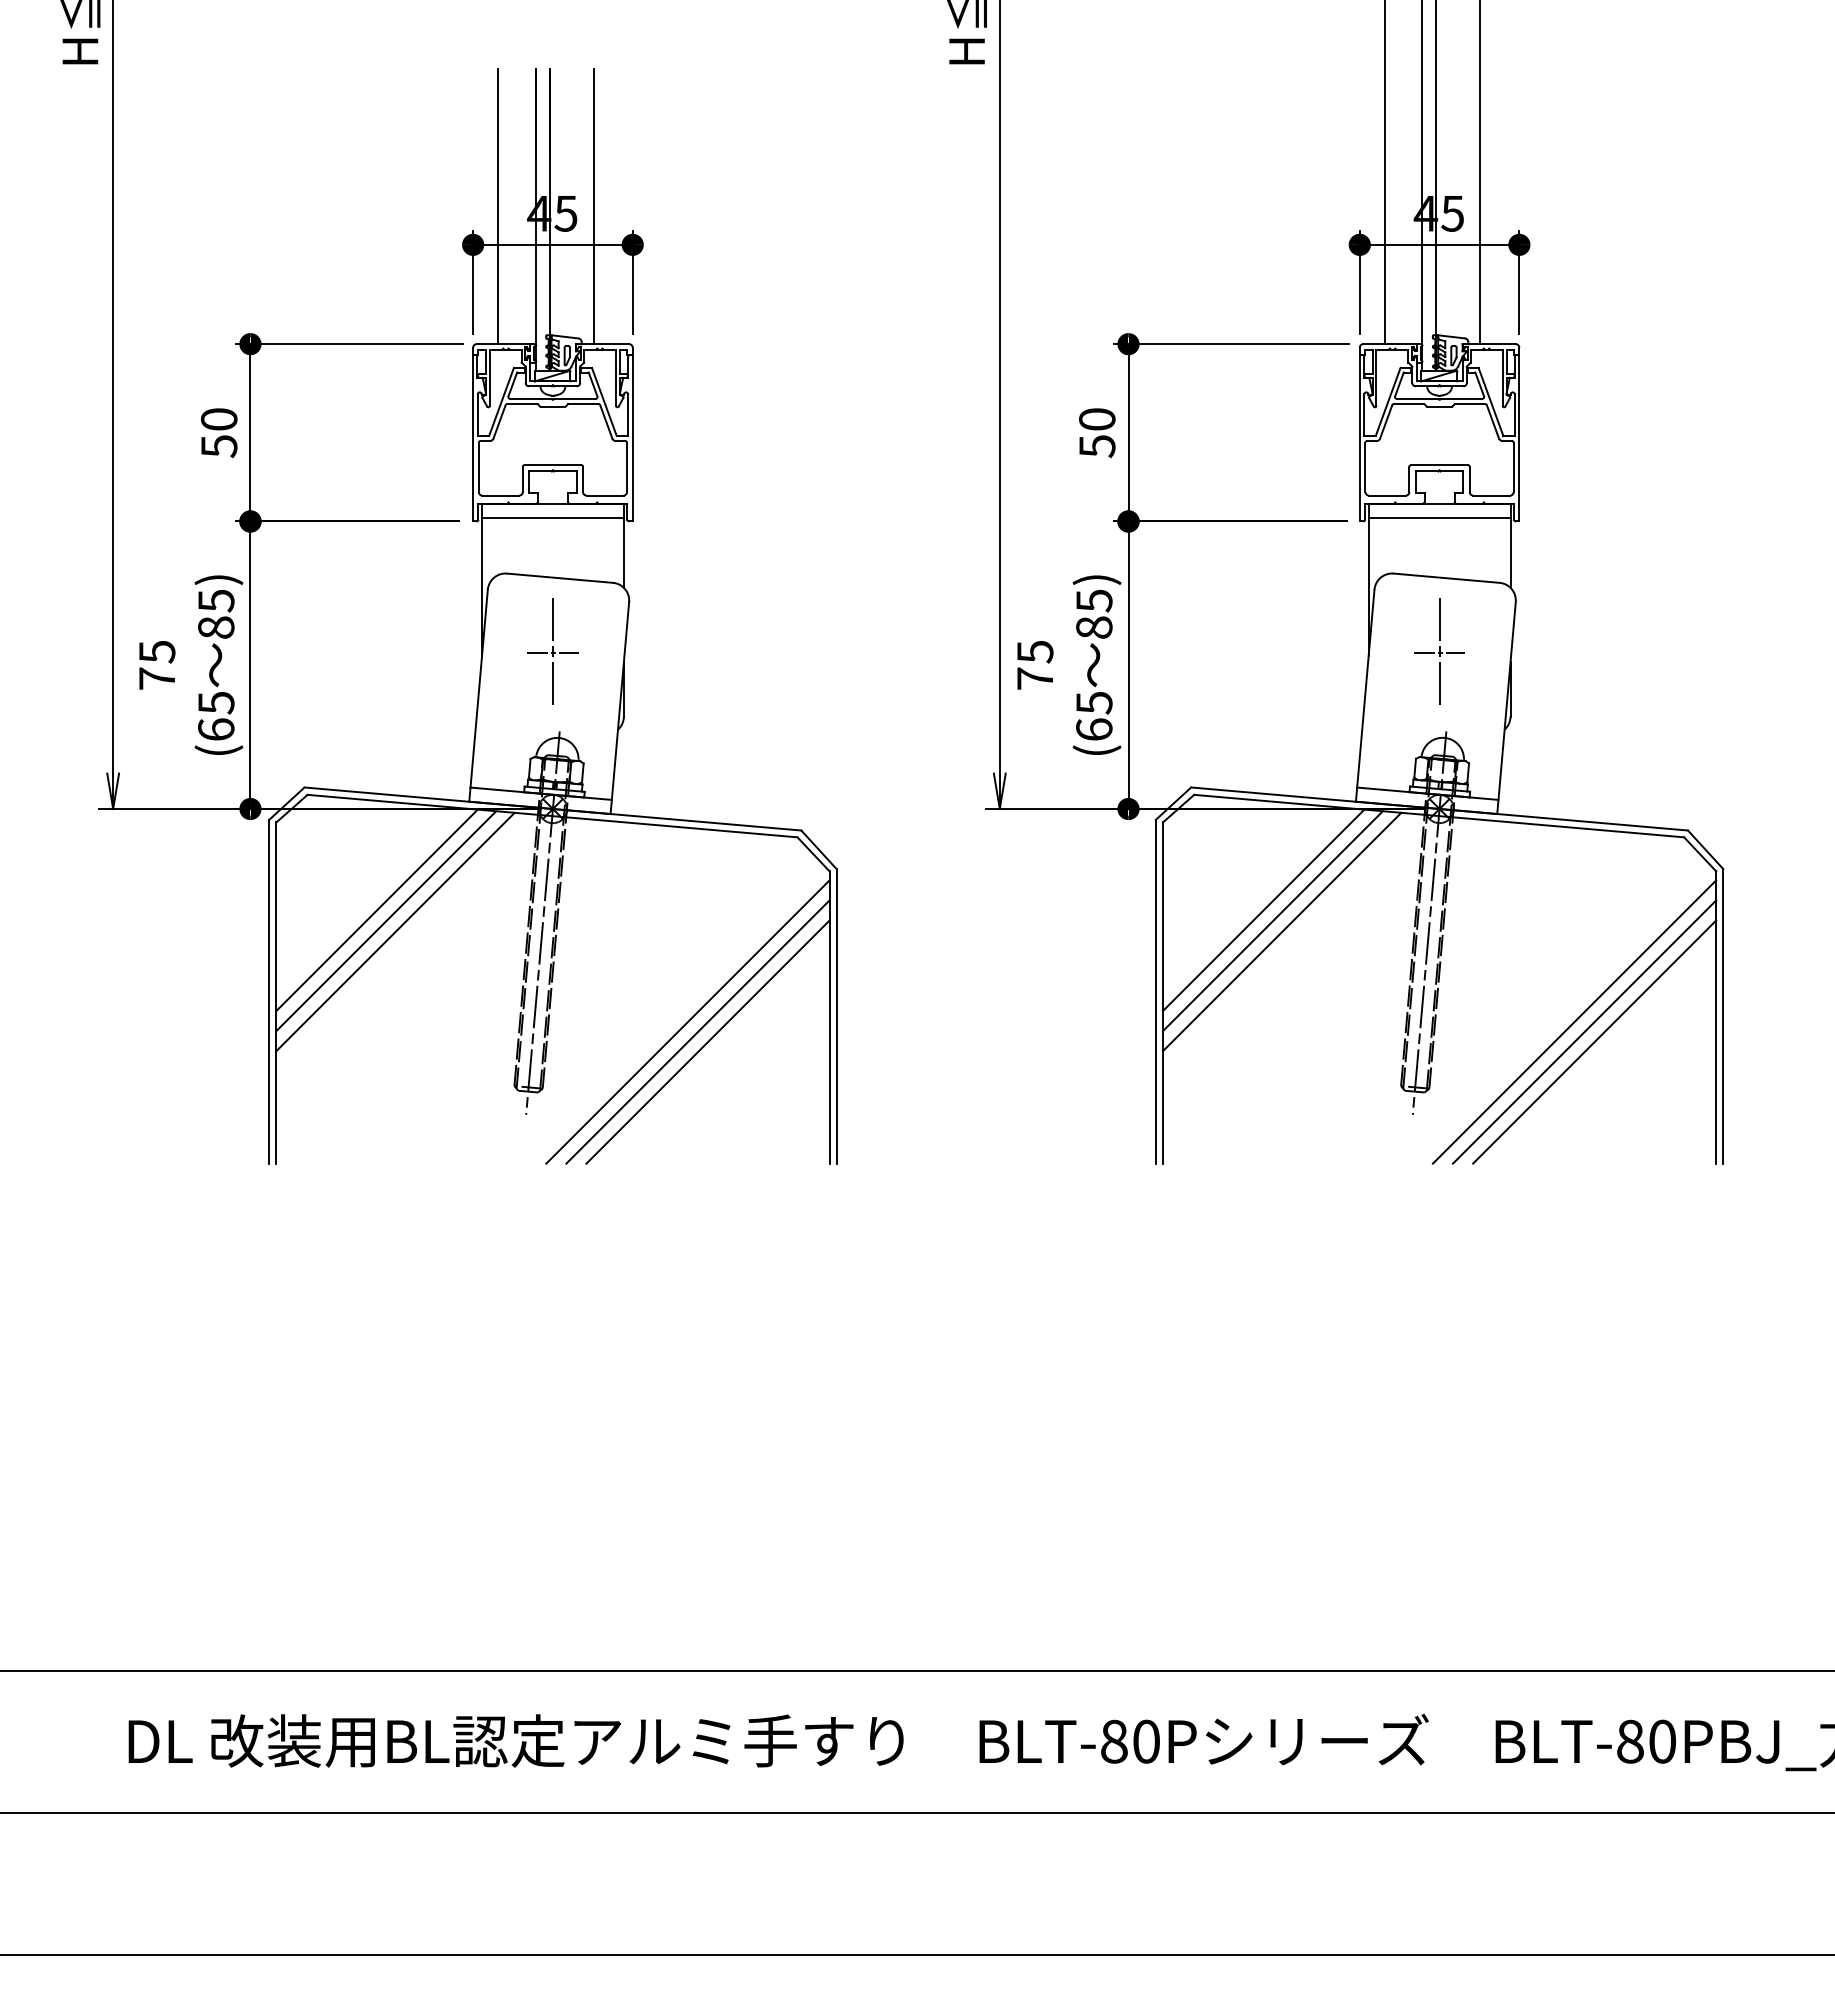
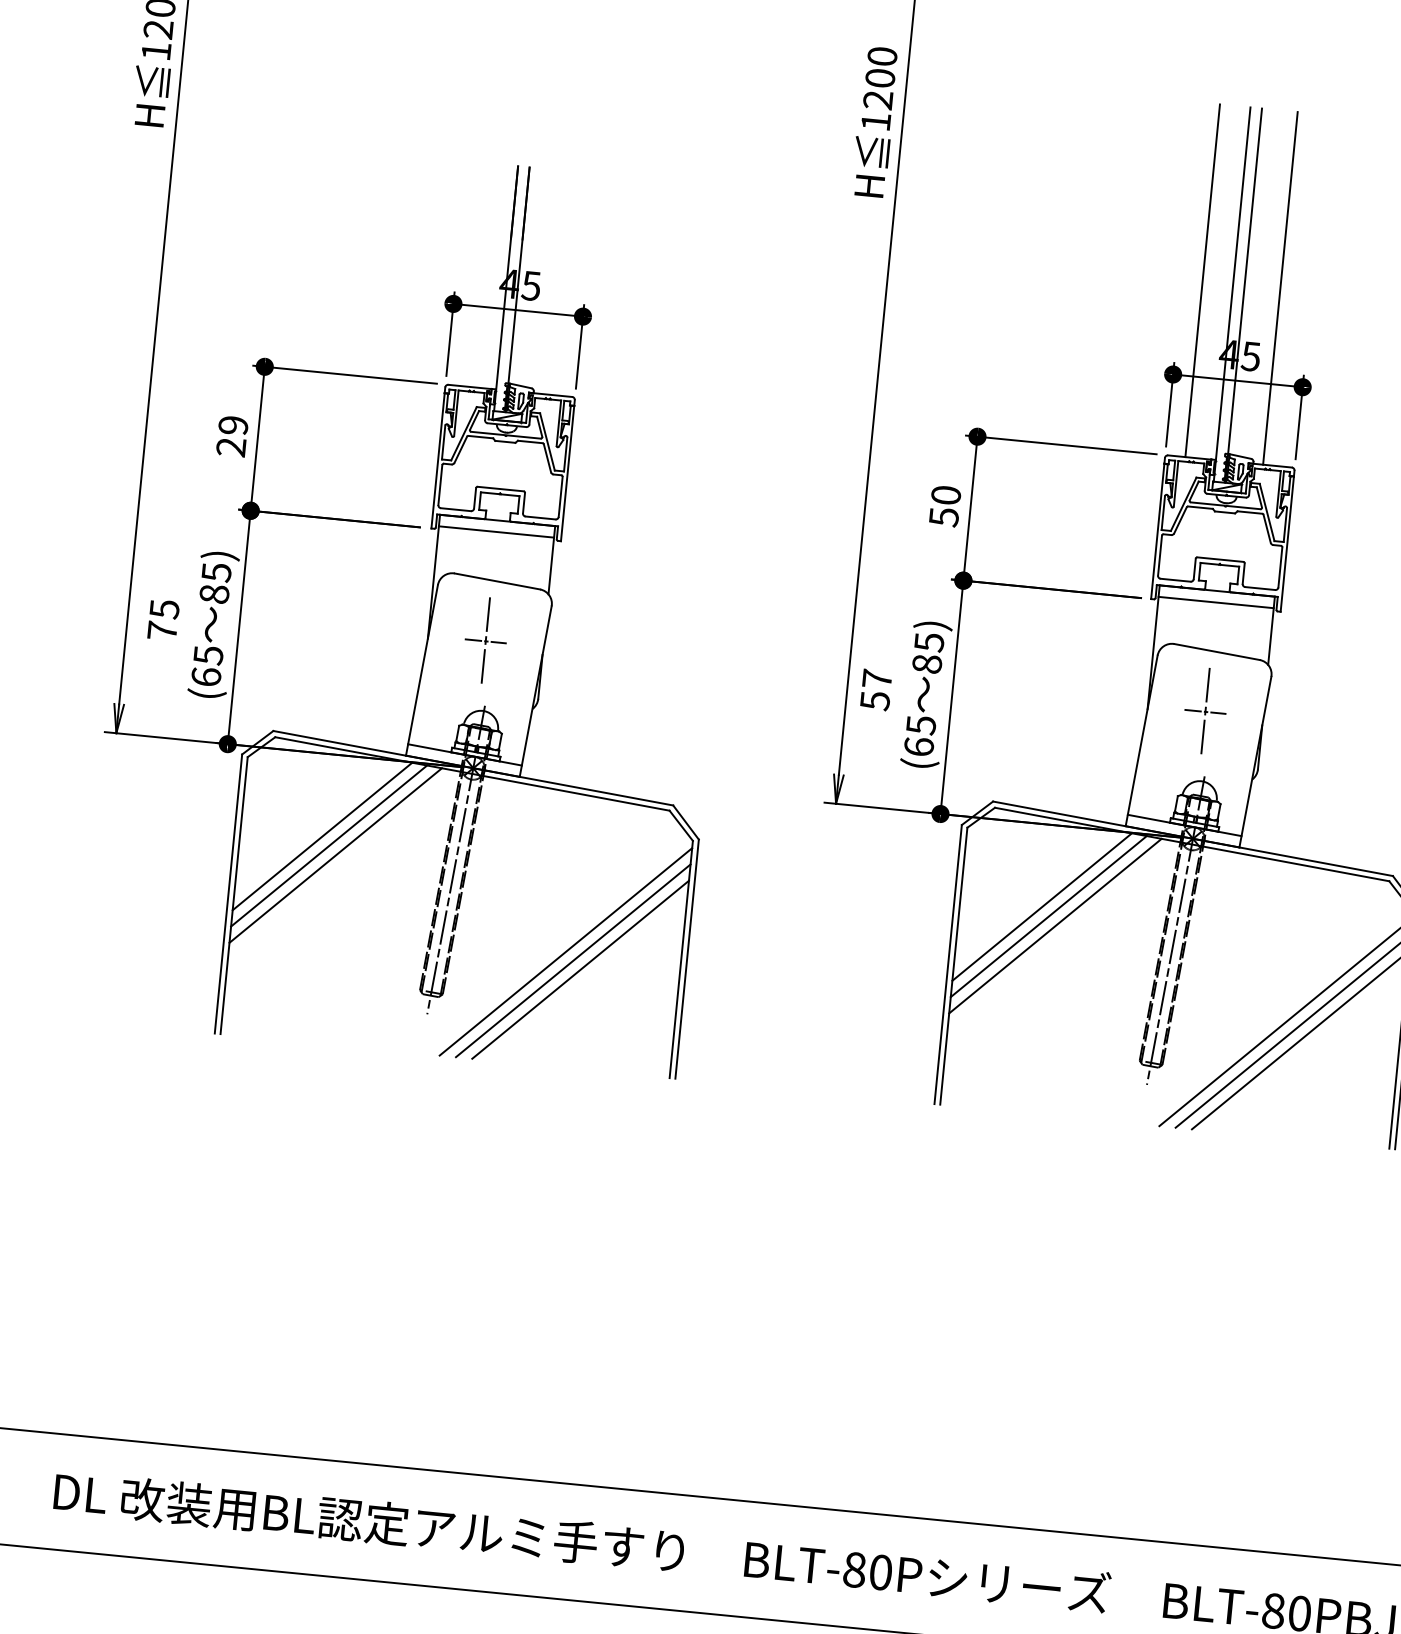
line: (497, 206) -> (476, 274), removed
line: (593, 206) -> (554, 282), removed
text: (219, 433) -> (232, 436), 50 -> 29
text: (1035, 665) -> (876, 690), 75 -> 57

